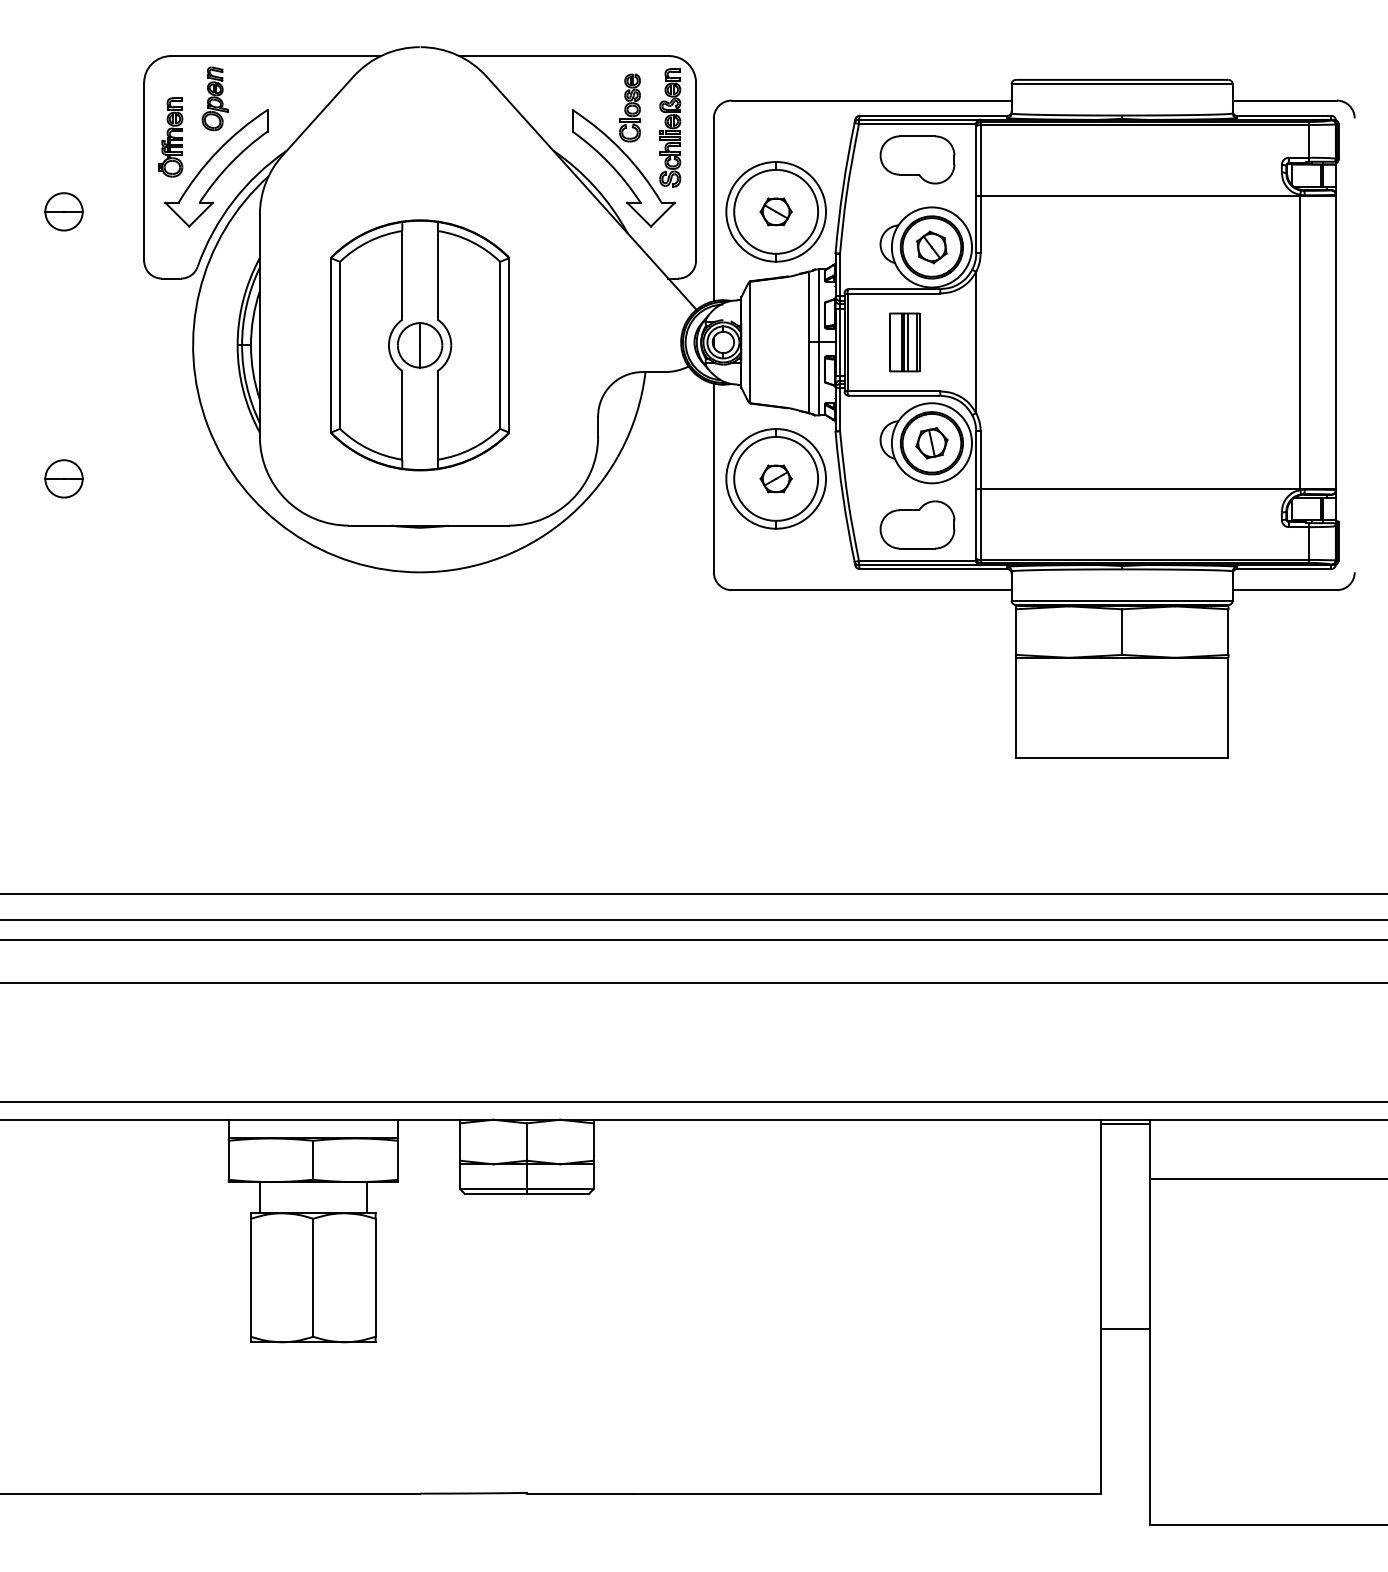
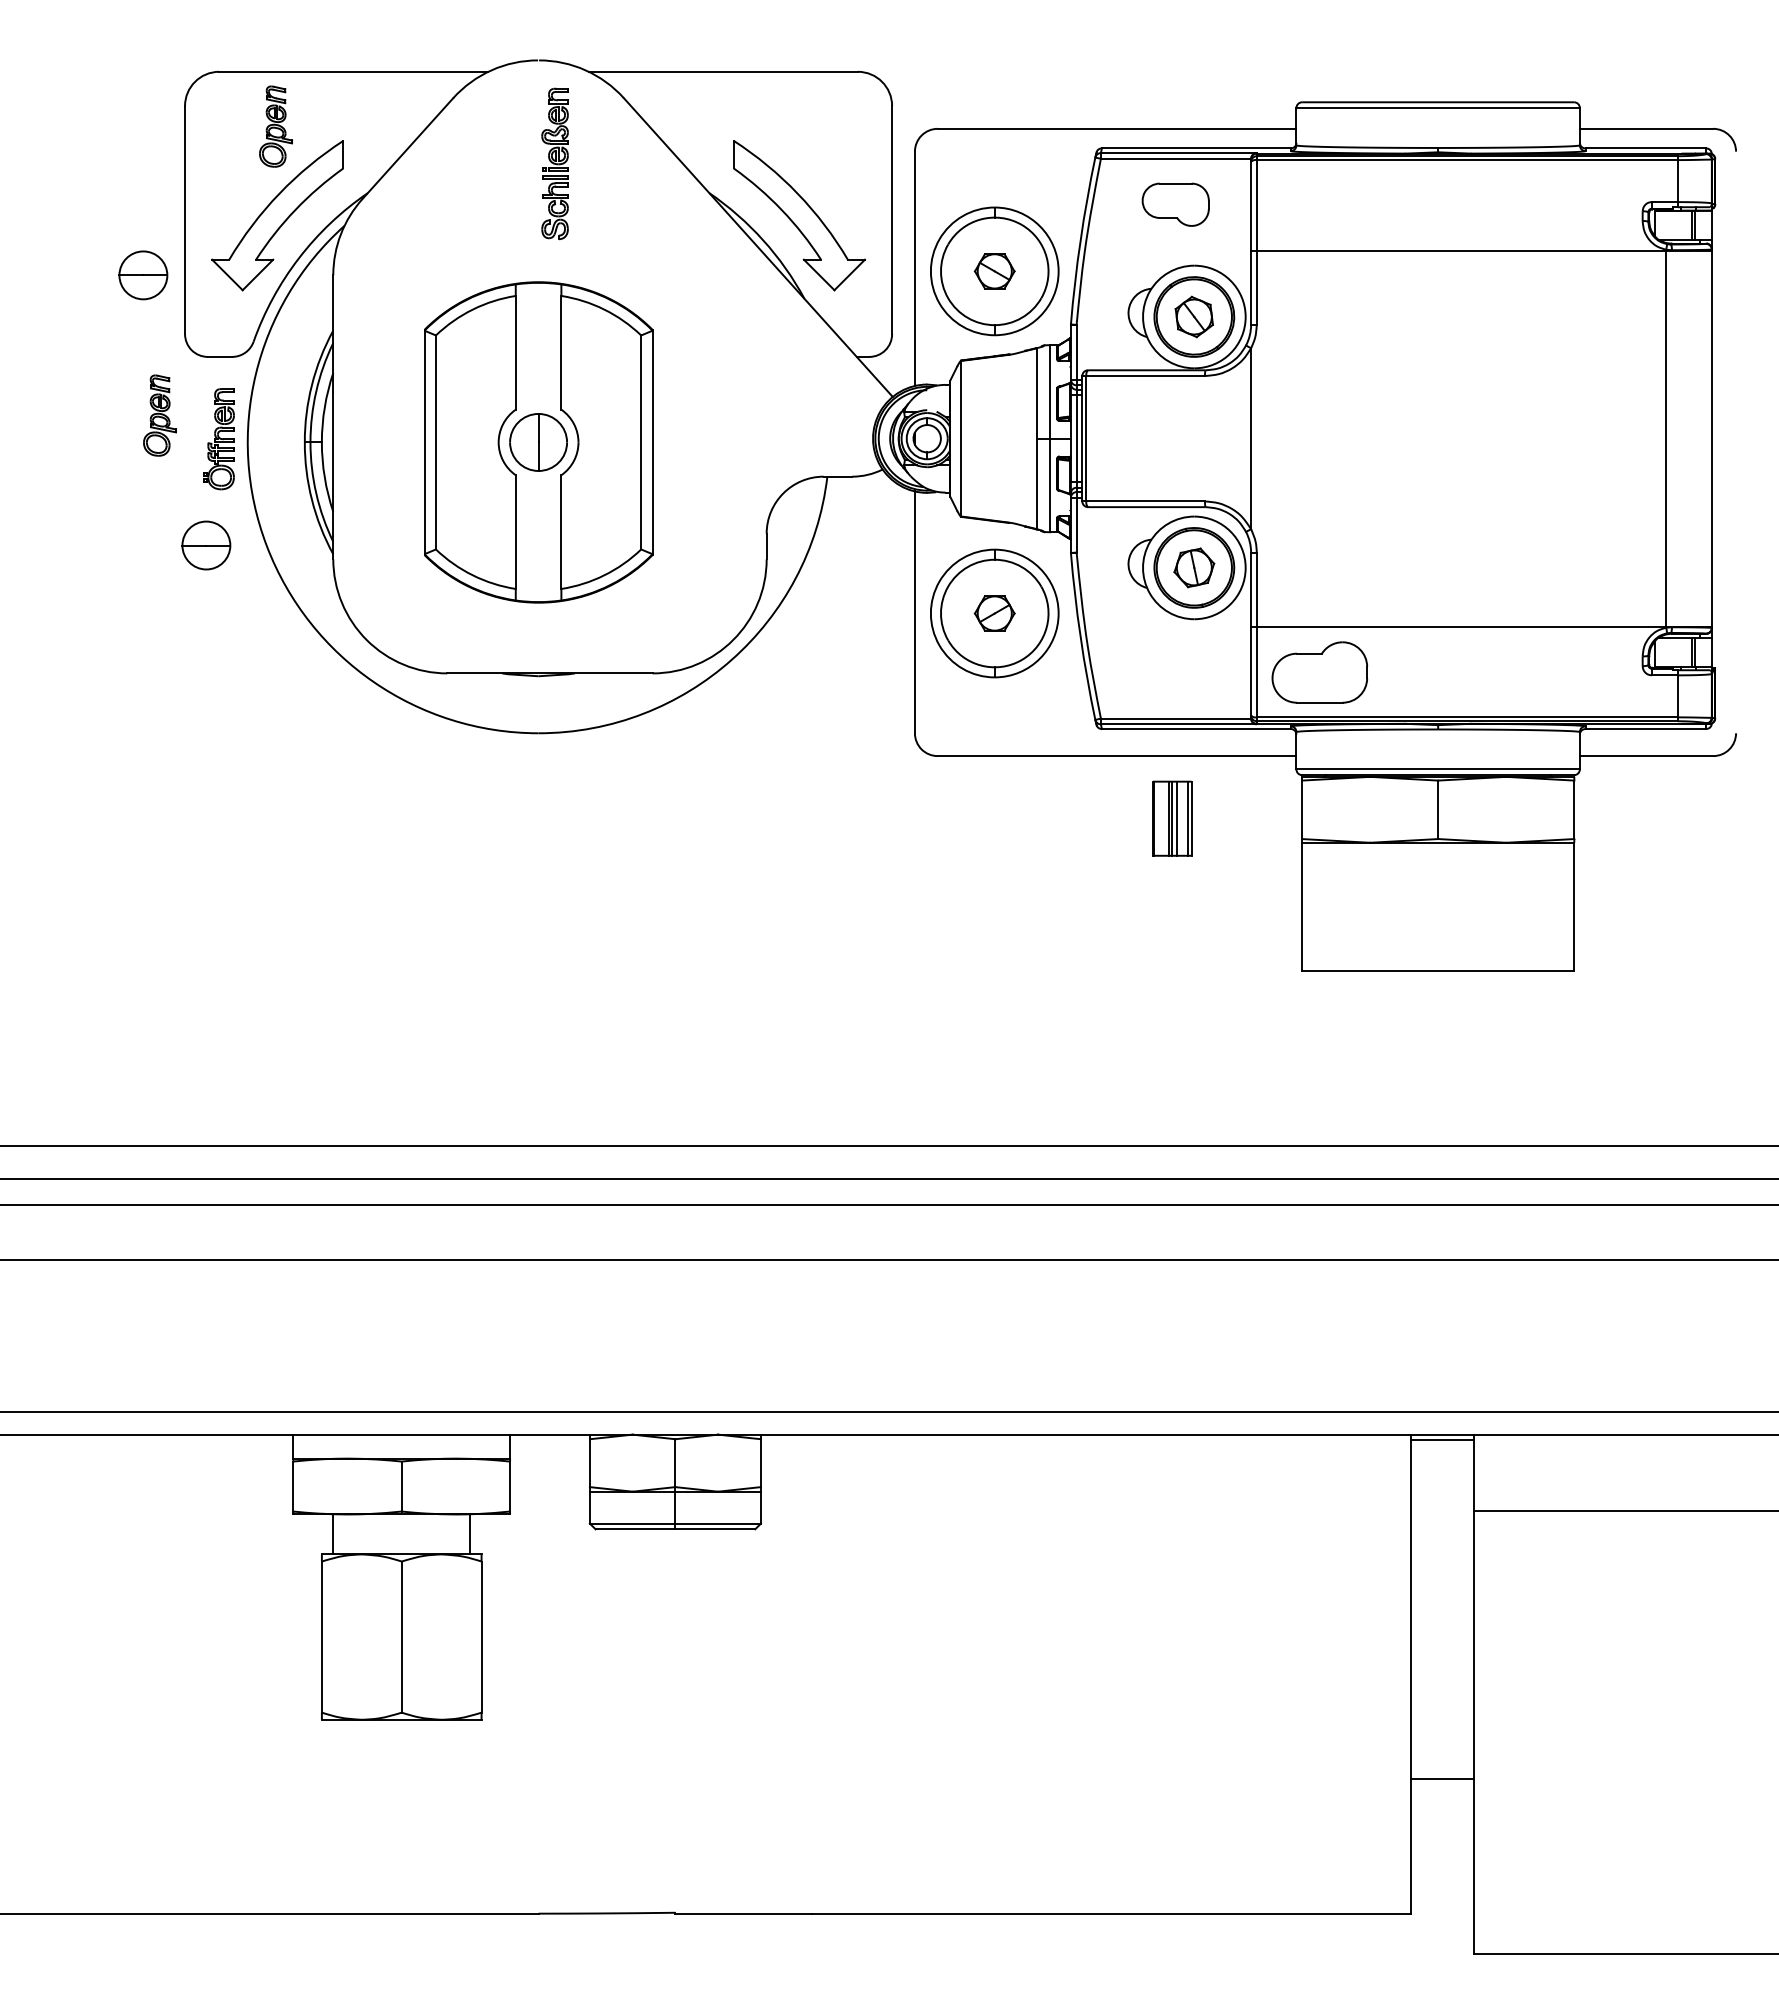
part: (629, 108) -> (807, 138), removed
part: (669, 127) -> (554, 163), moved
part: (170, 137) -> (218, 439), moved
part: (917, 159) -> (1175, 204), size x0.7
part: (64, 211) -> (143, 275), moved
part: (124, 324) -> (159, 415), added
part: (904, 342) -> (1172, 818), moved
part: (64, 478) -> (206, 545), moved
part: (917, 524) -> (1319, 672), moved
line: (1125, 1328) -> (1442, 1778), moved

